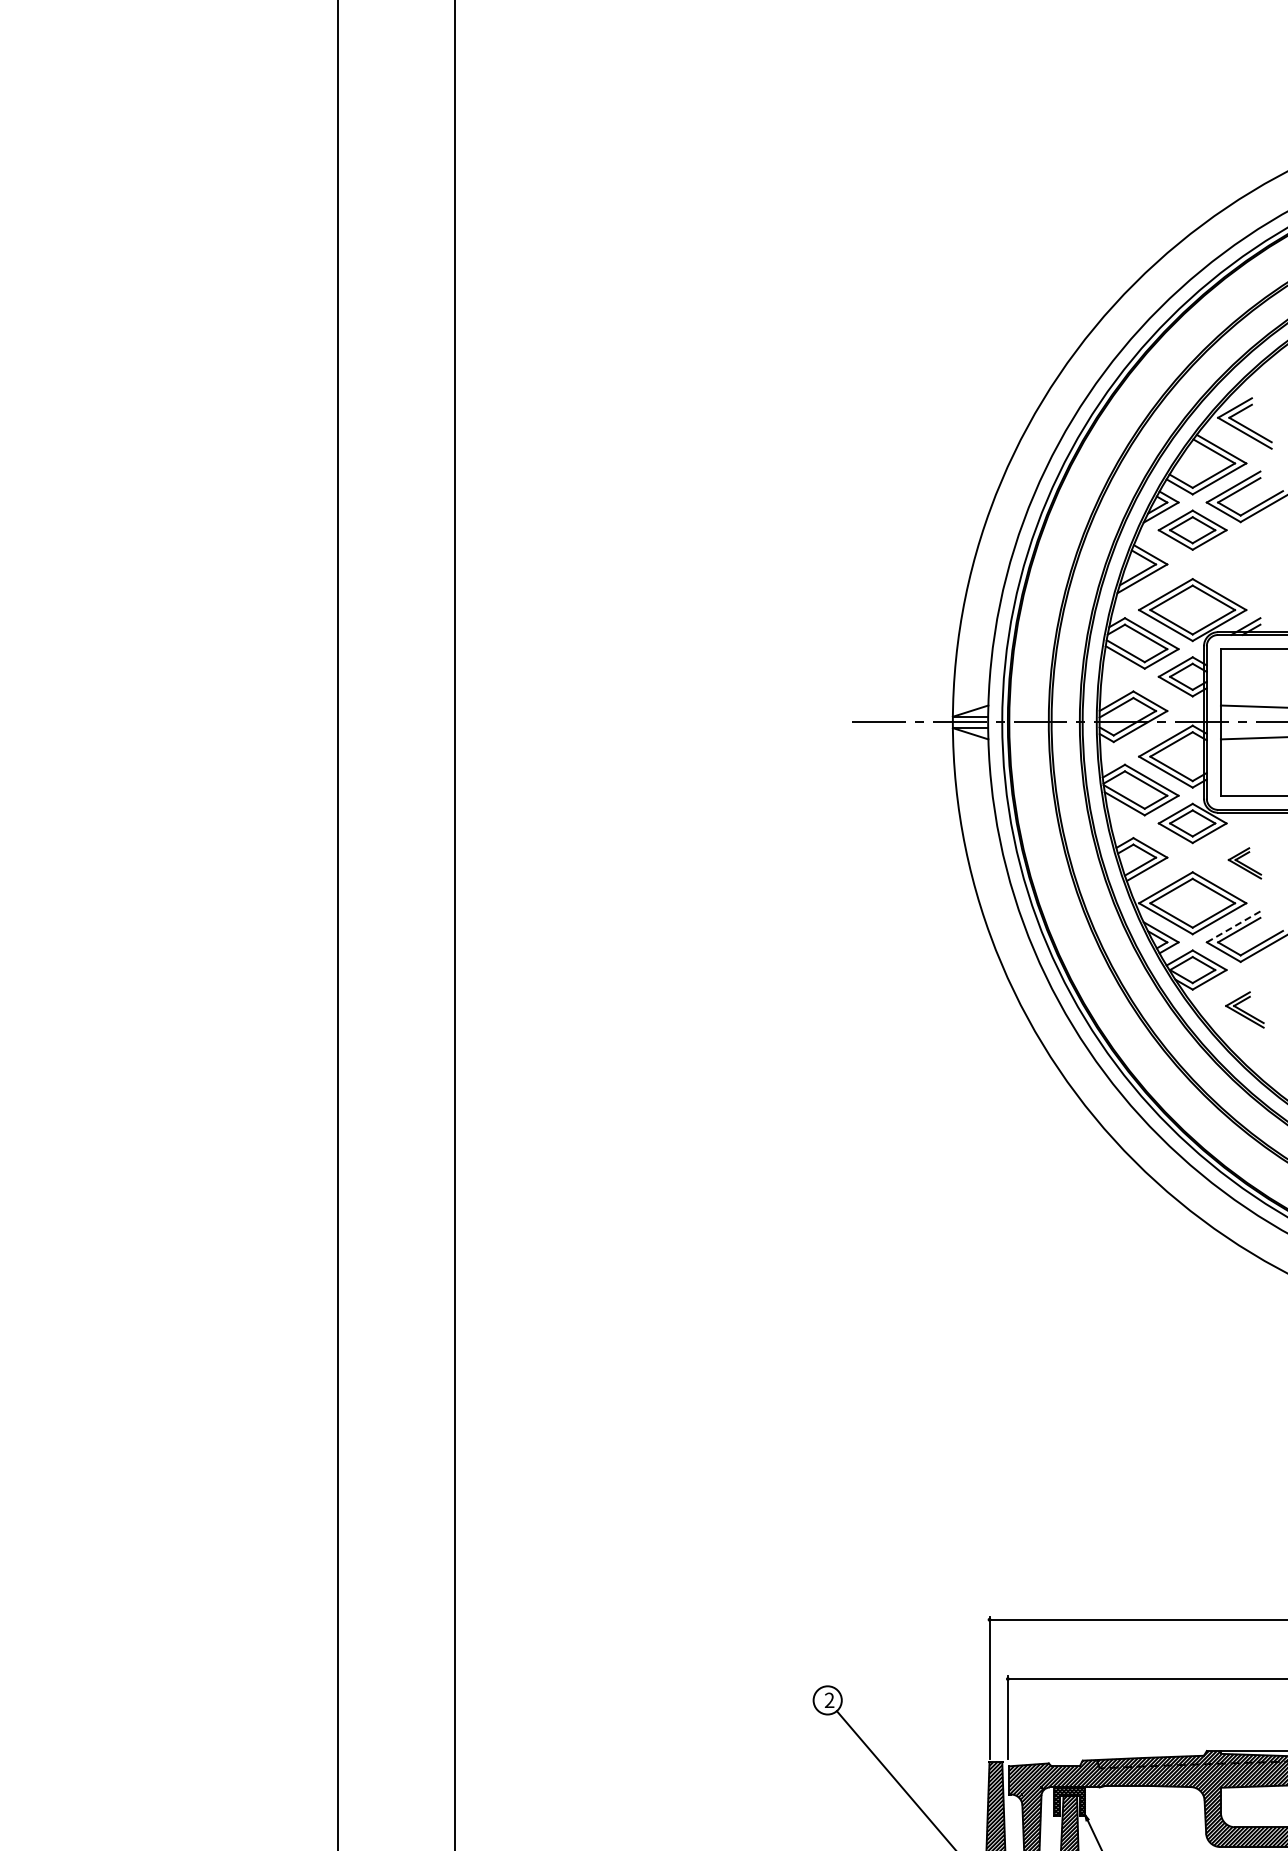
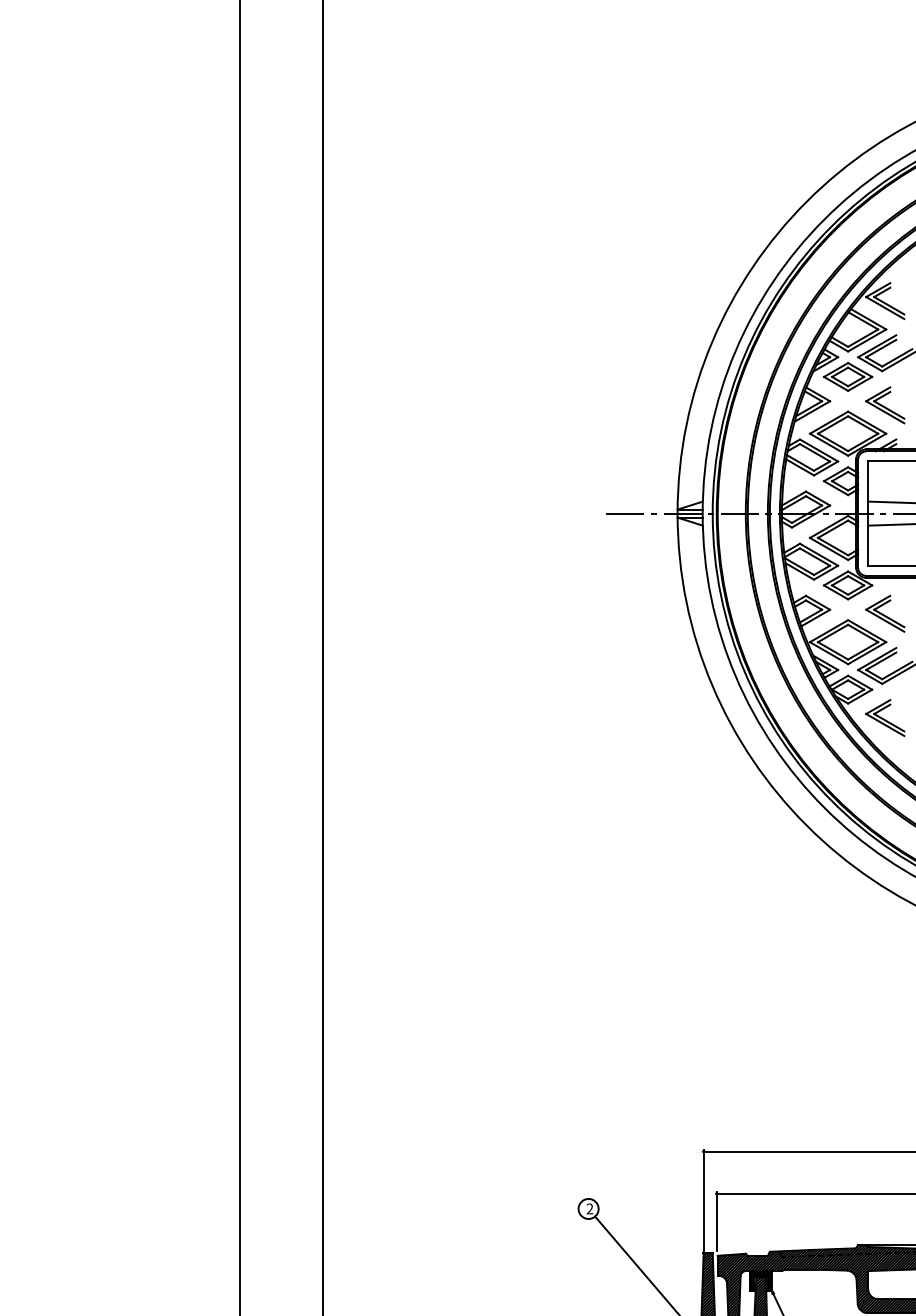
part: (1244, 569) -> (884, 404), added
part: (1244, 863) -> (884, 613), size x1.67
line: (1233, 926) -> (877, 658), dashed -> solid
part: (1244, 1009) -> (884, 717), size x1.43

